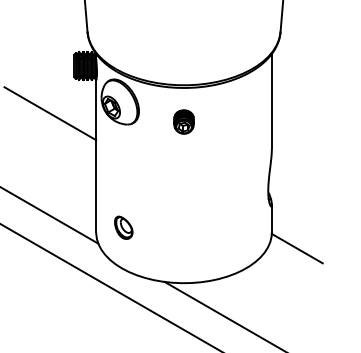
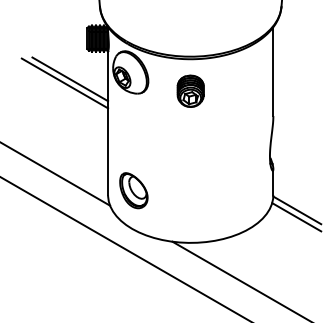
line: (55, 109) -> (69, 79), added
part: (183, 121) -> (190, 90), size x1.43
part: (123, 227) -> (133, 190), size x1.67
line: (296, 255) -> (296, 216), added

